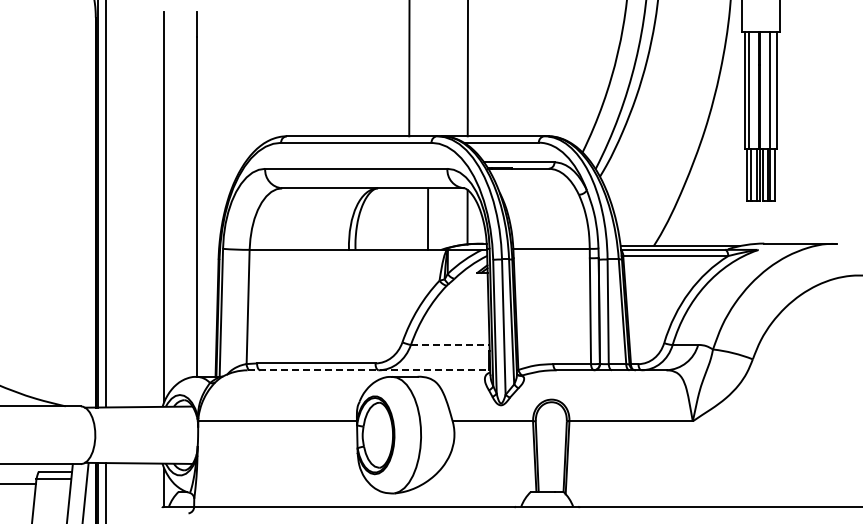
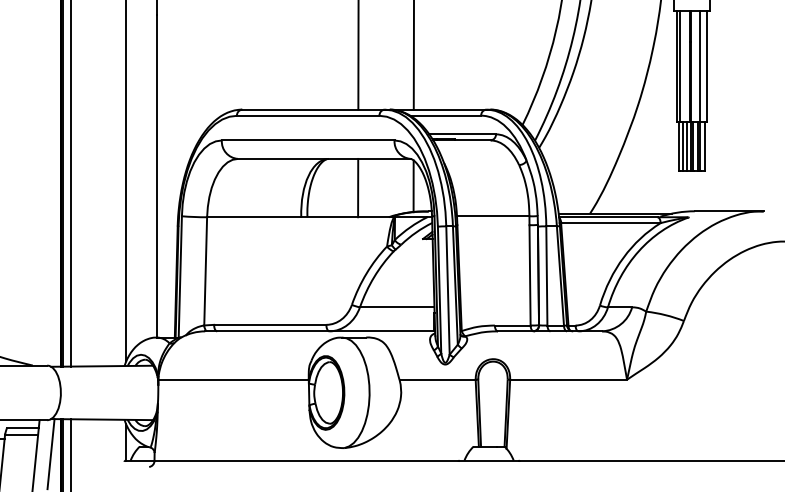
line: (427, 218) -> (357, 187), moved
line: (450, 344) -> (397, 306), dashed -> solid
line: (369, 370) -> (320, 331), dashed -> solid

